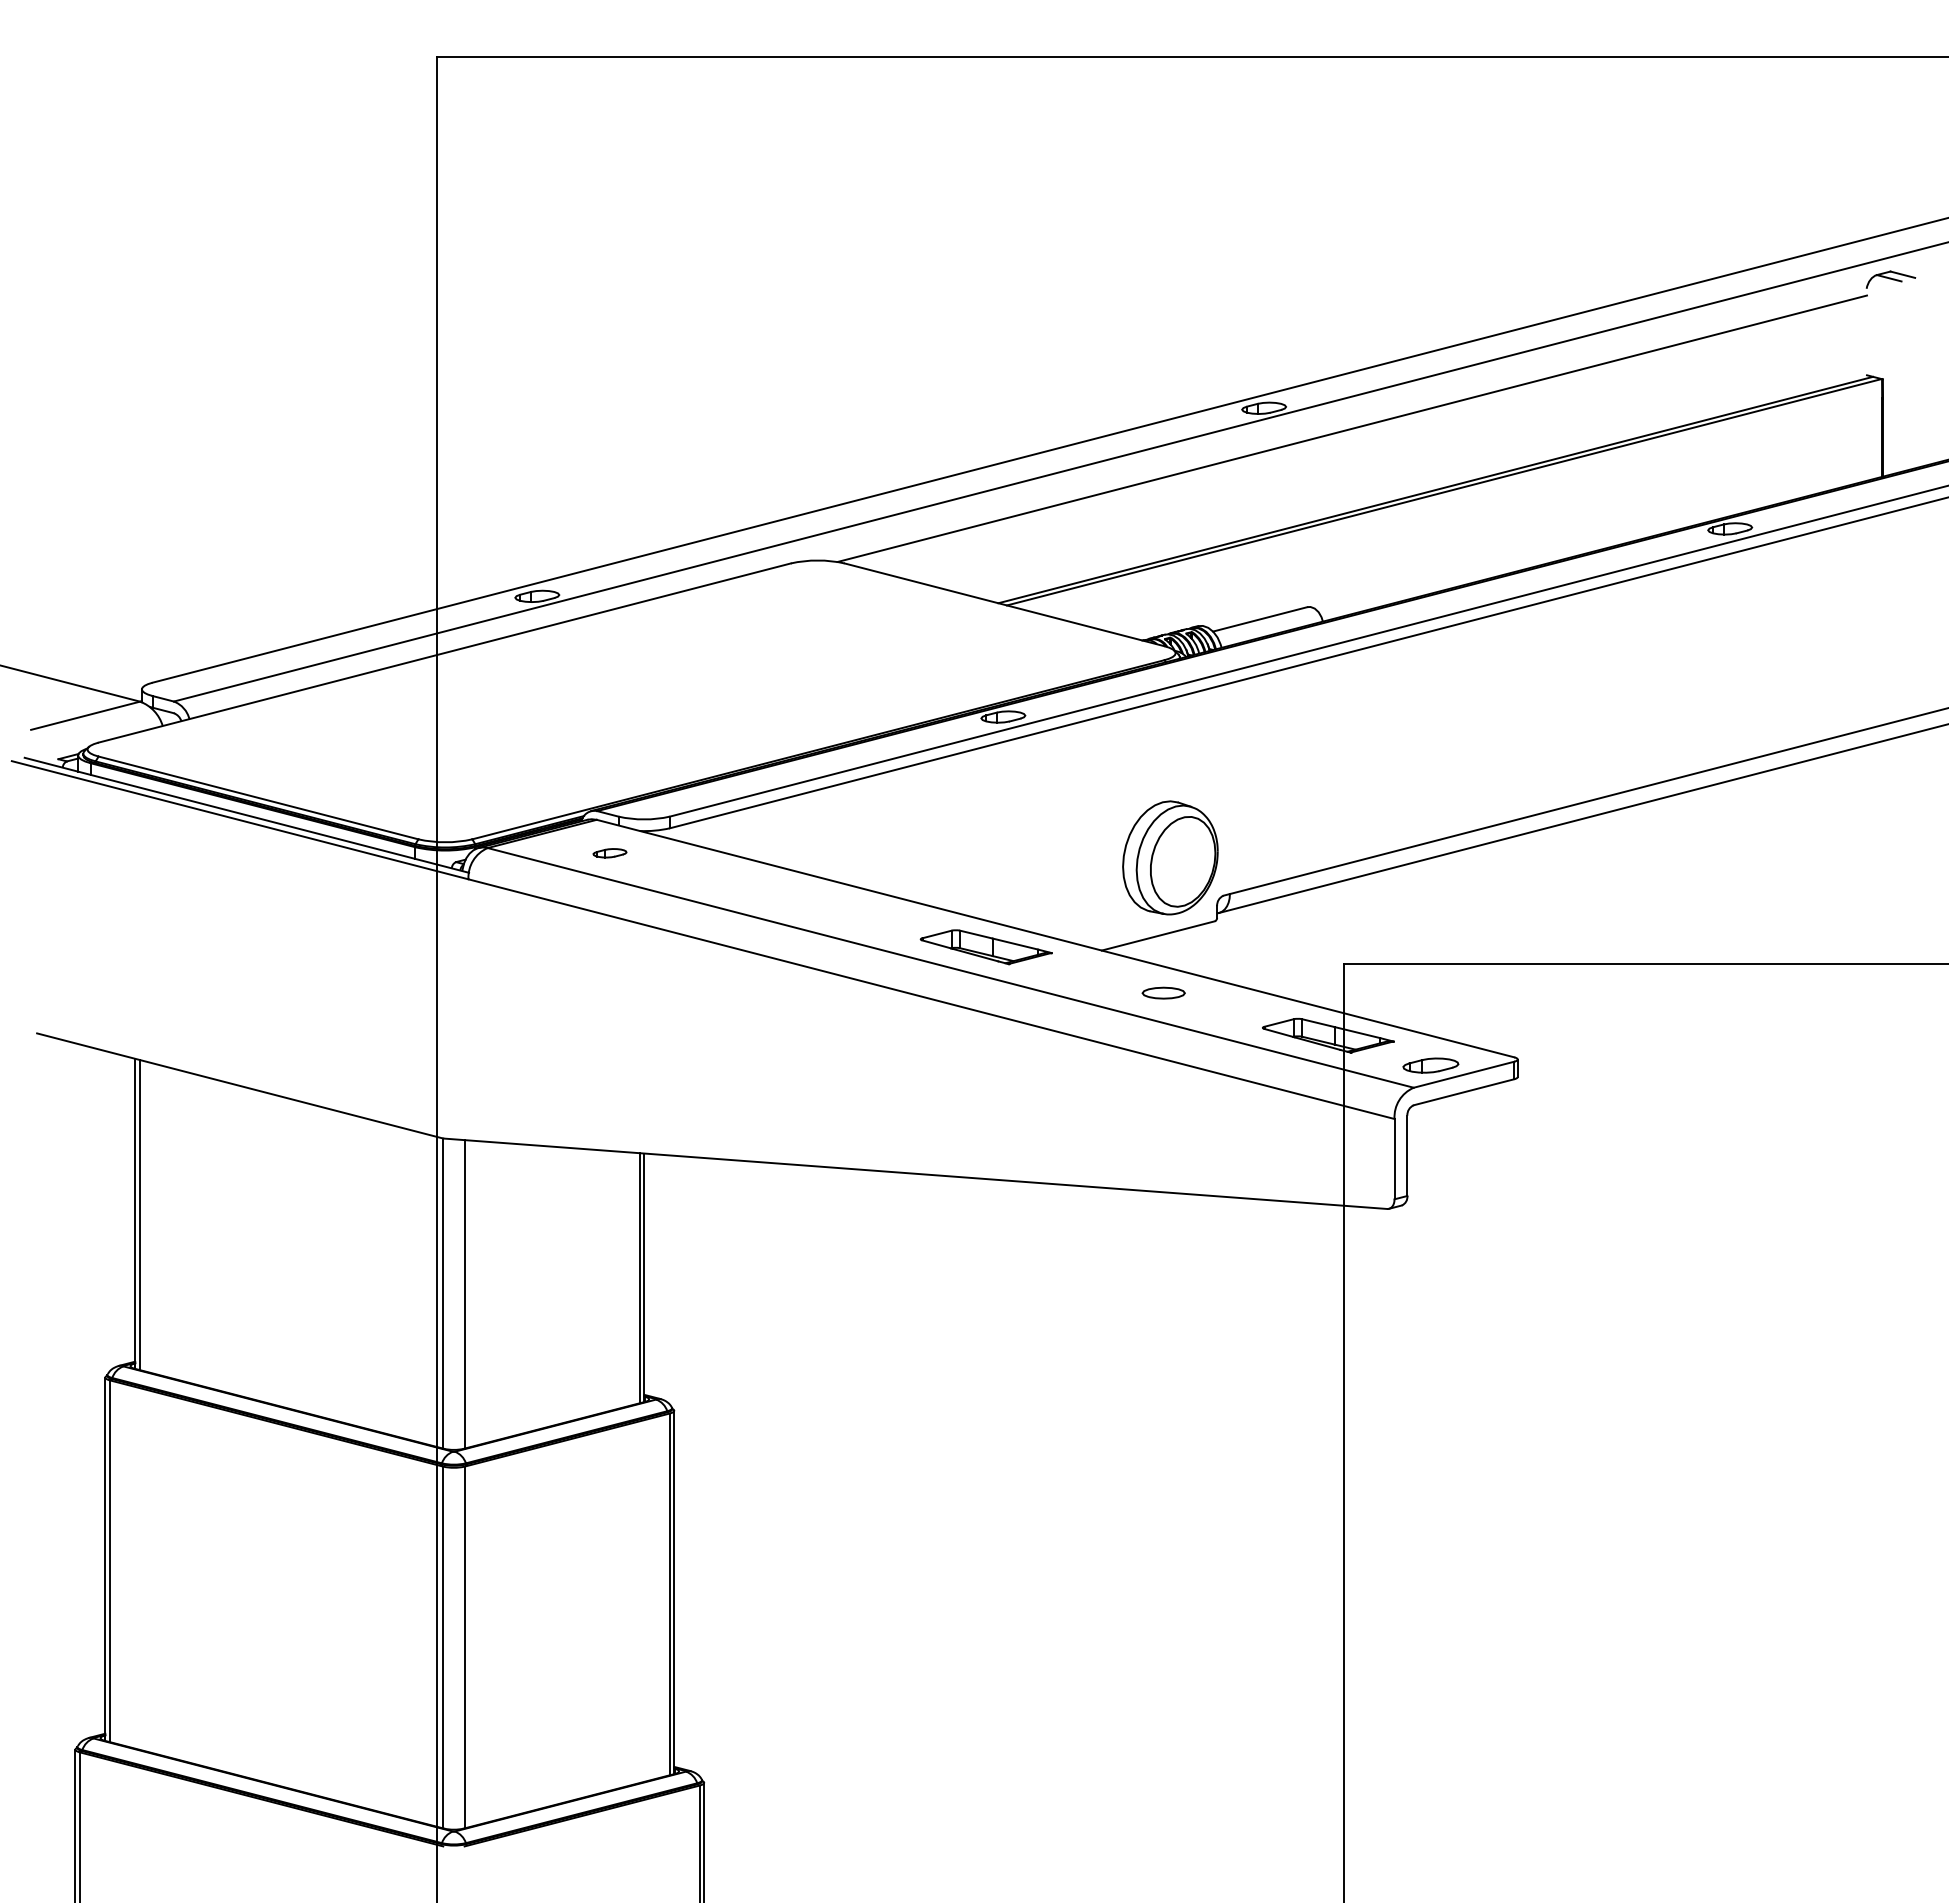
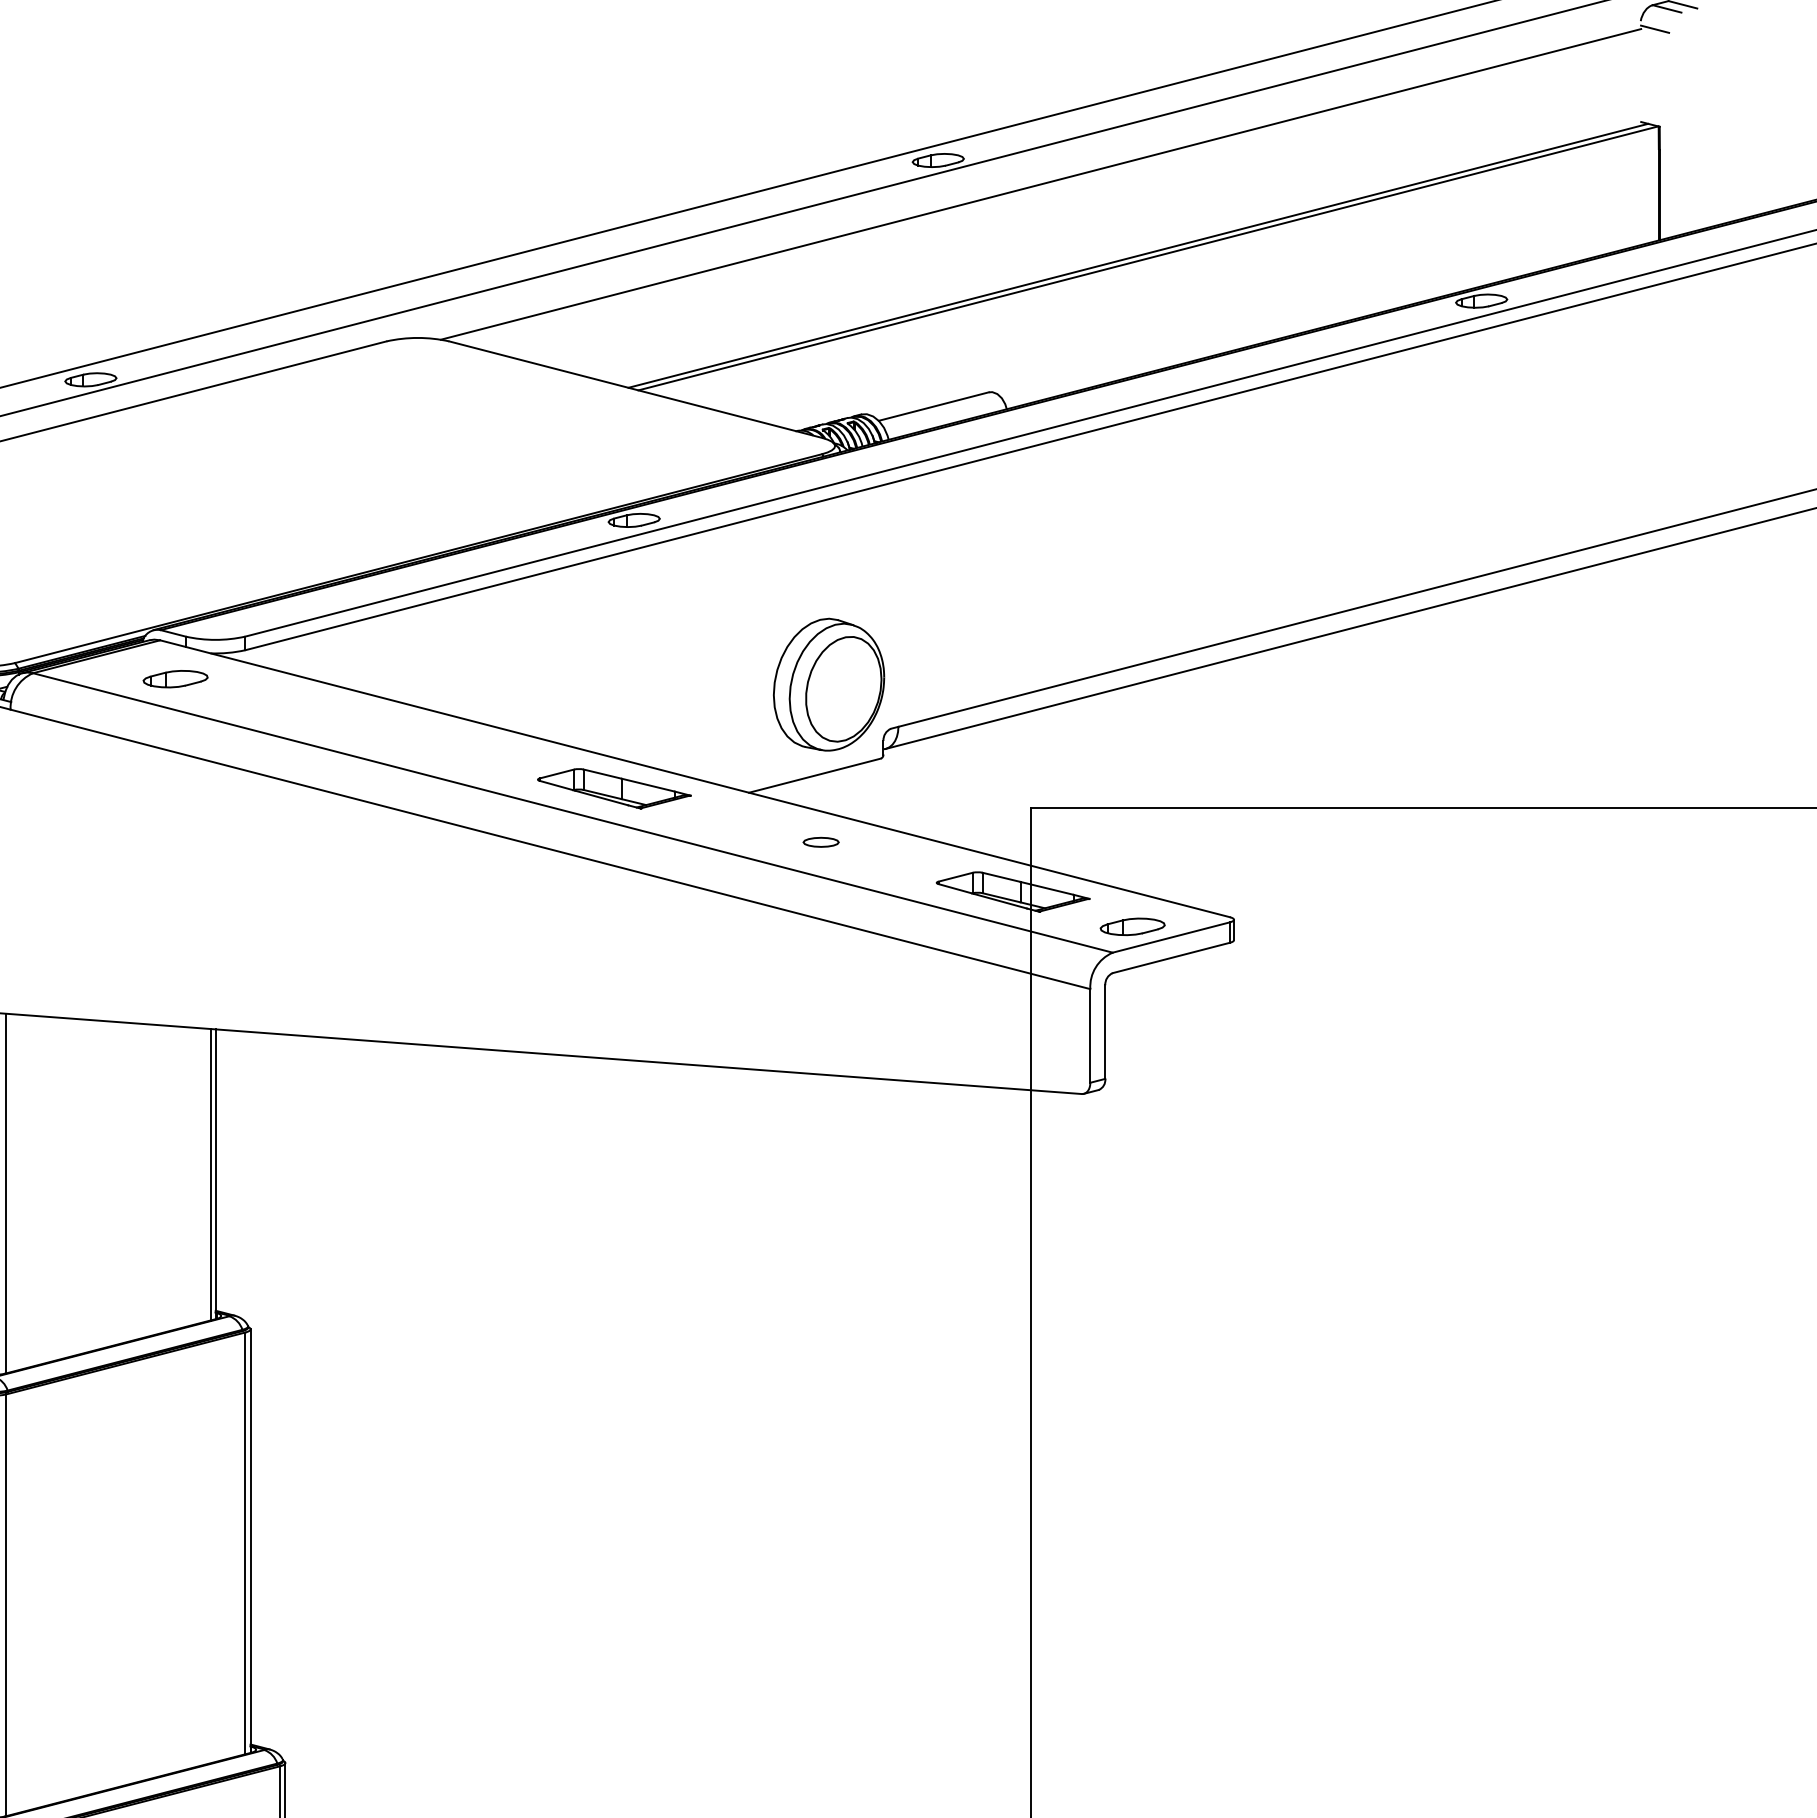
line: (1878, 295) -> (1654, 29), added
part: (609, 853) -> (175, 679), size x1.67
part: (1163, 992) -> (820, 841), size x0.71

